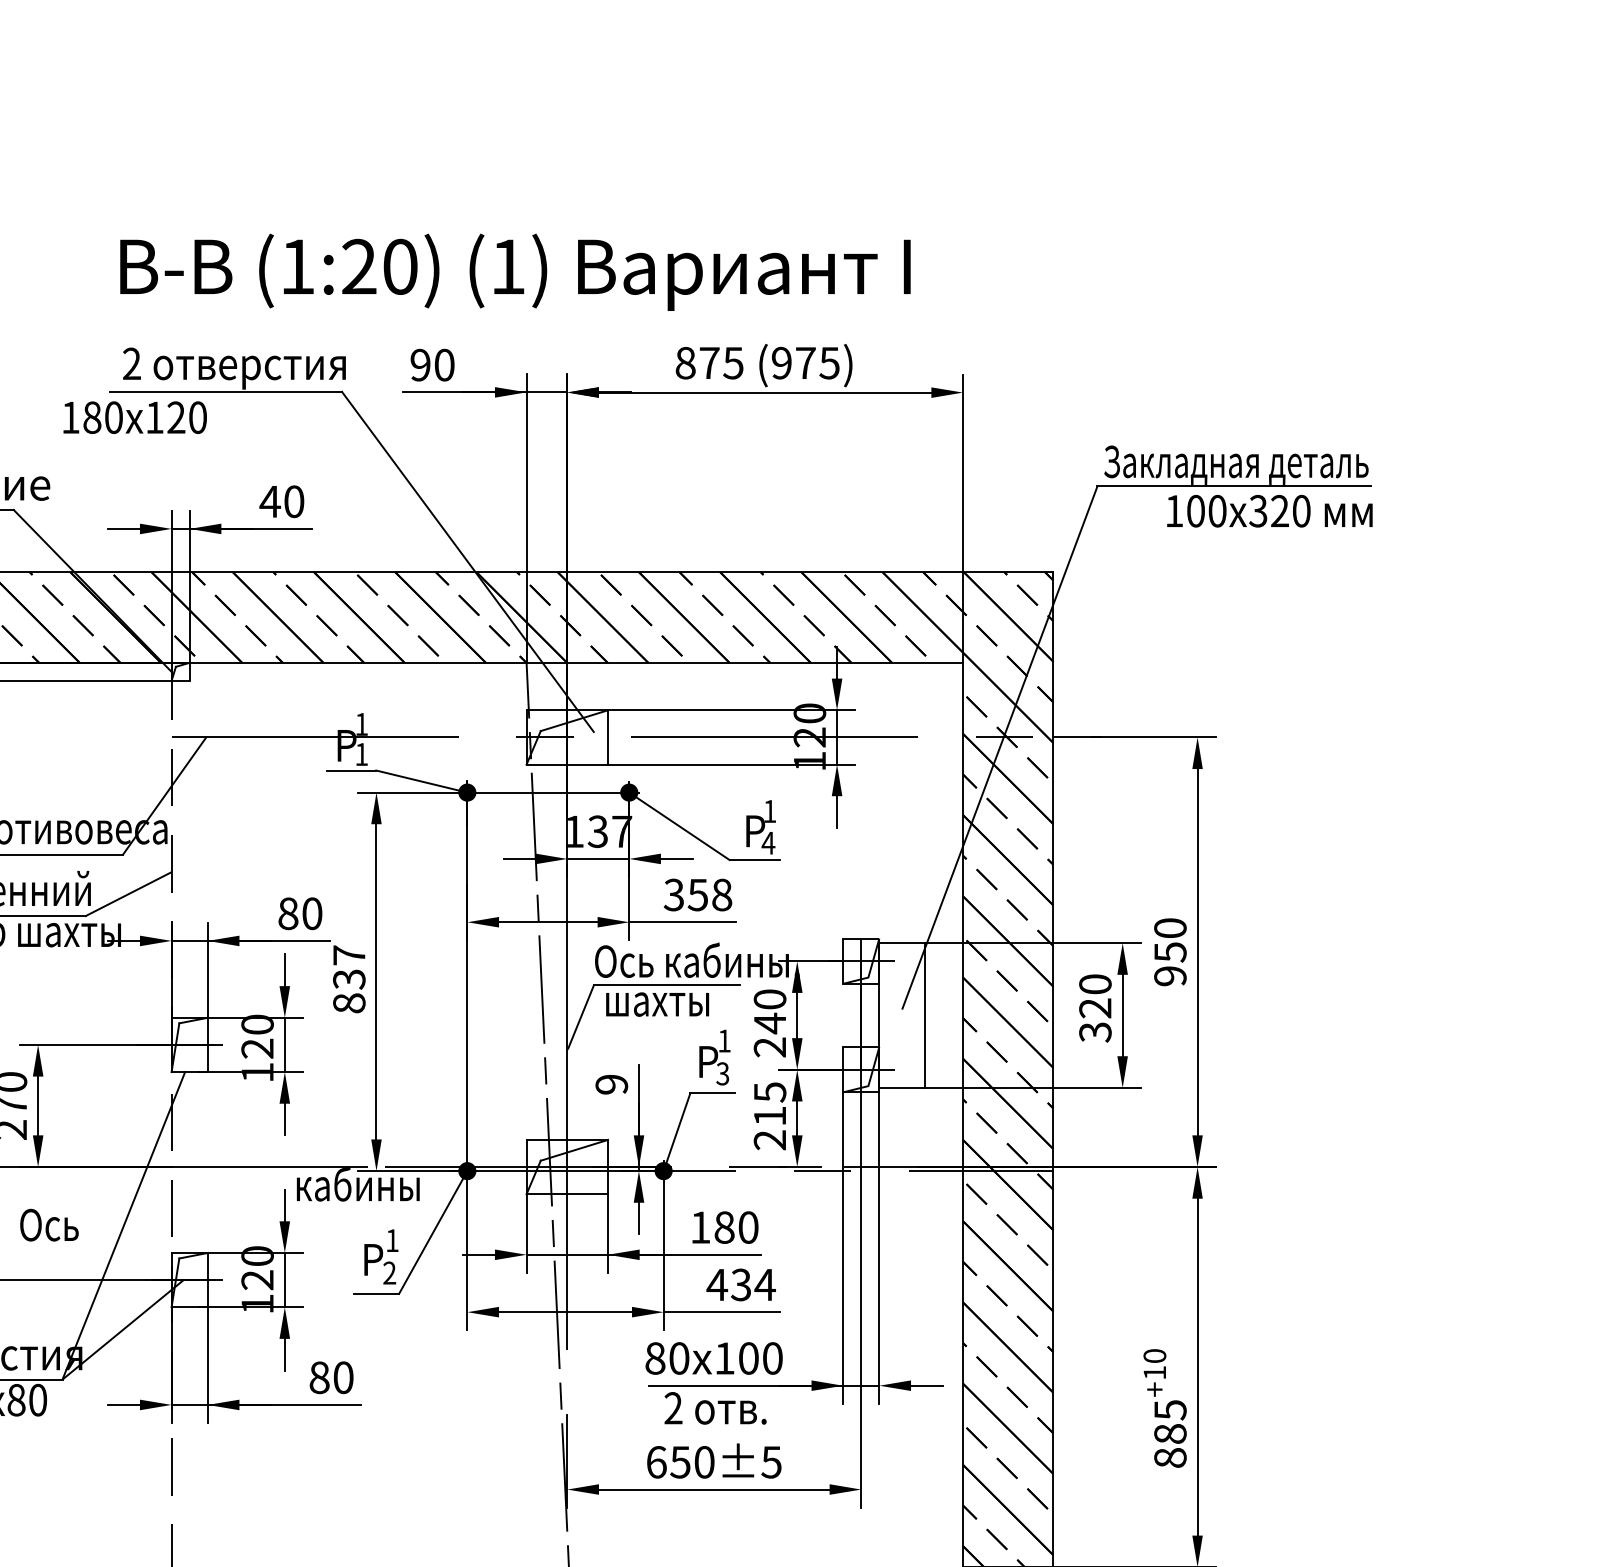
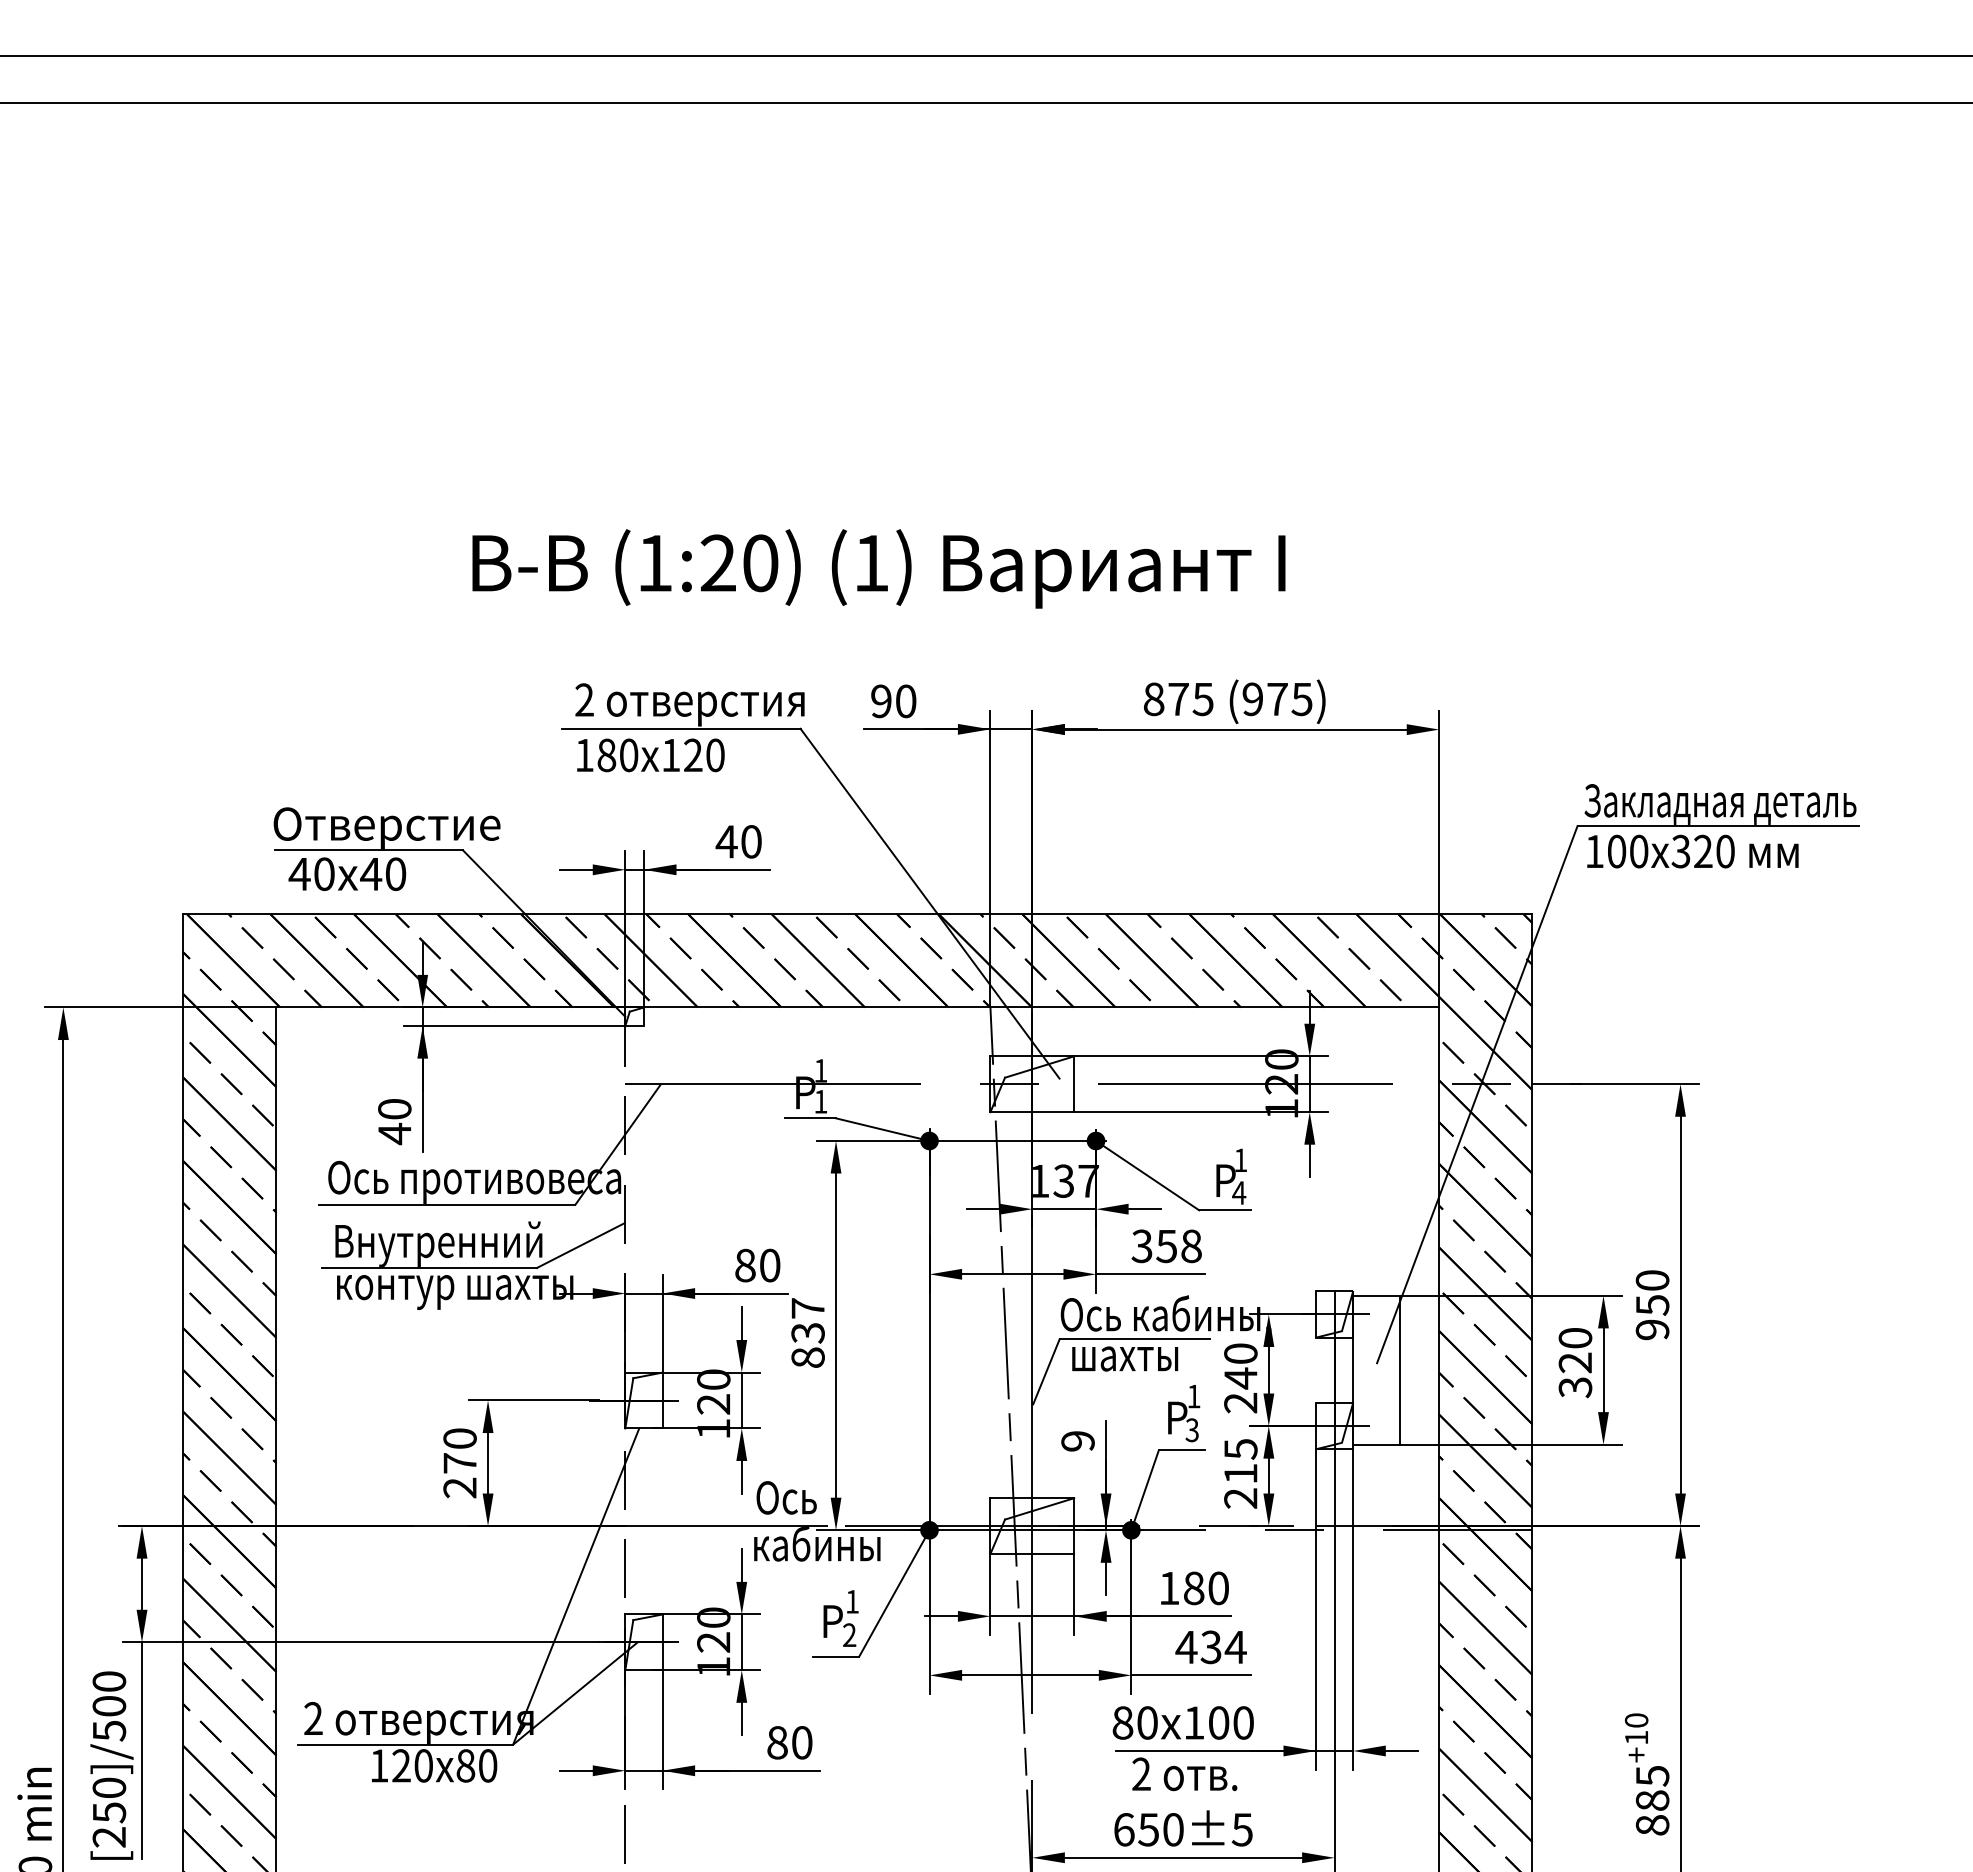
text: (514, 271) -> (878, 568), moved
text: (134, 417) -> (650, 755), moved
text: (1269, 511) -> (1692, 851), moved
text: (49, 1224) -> (786, 1497), moved

